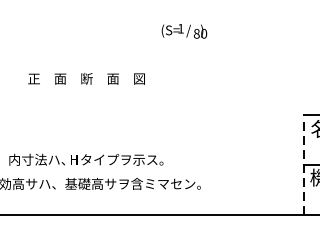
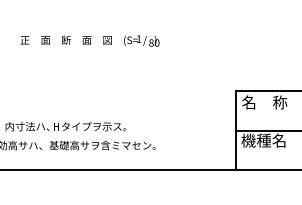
text: (184, 30) -> (141, 40), moved
text: (85, 77) -> (65, 39), moved
line: (304, 164) -> (236, 130), dashed -> solid

